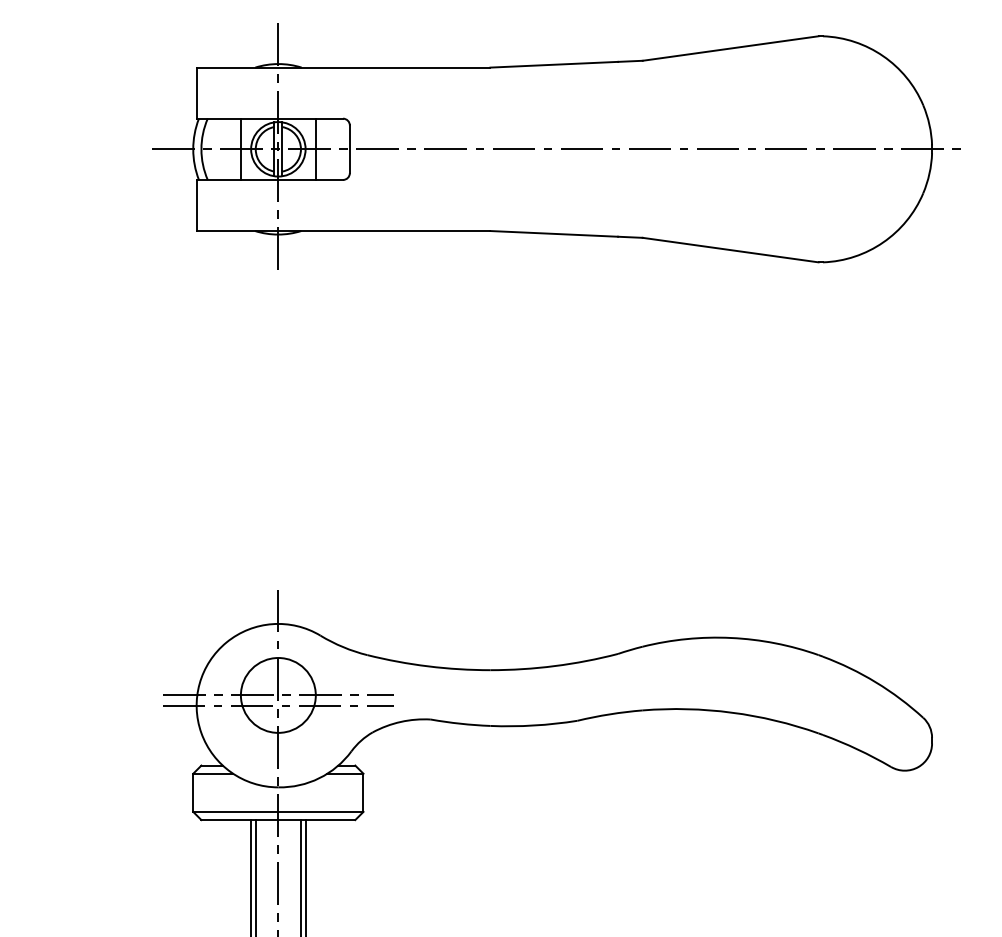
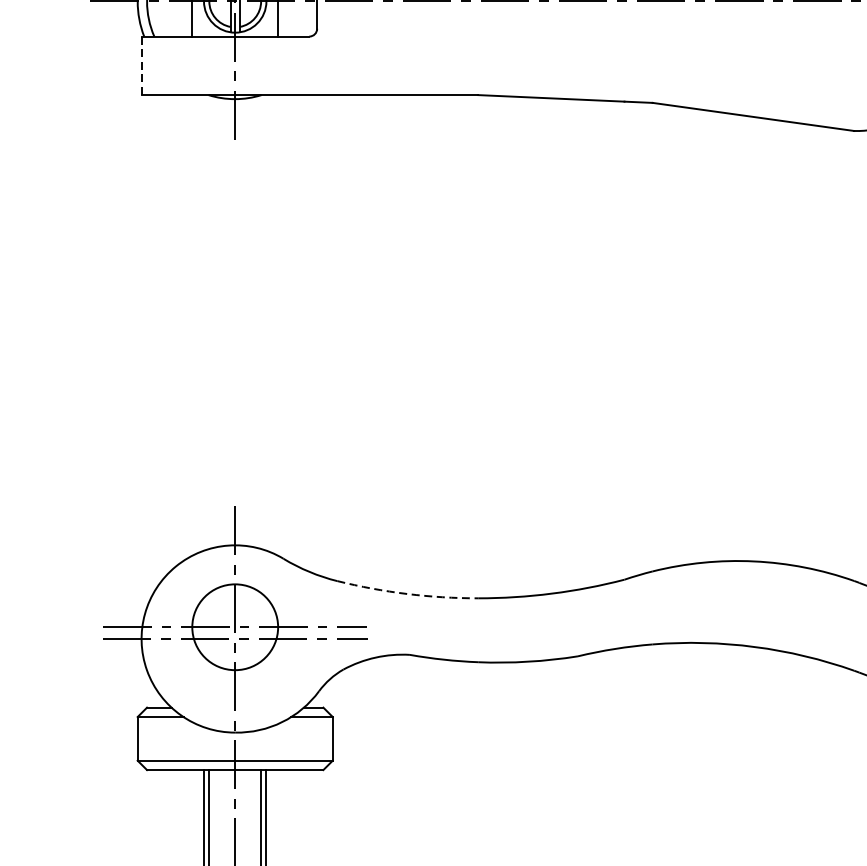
line: (196, 205) -> (141, 65), solid -> dashed
arc: (428, 666) -> (407, 594), solid -> dashed

